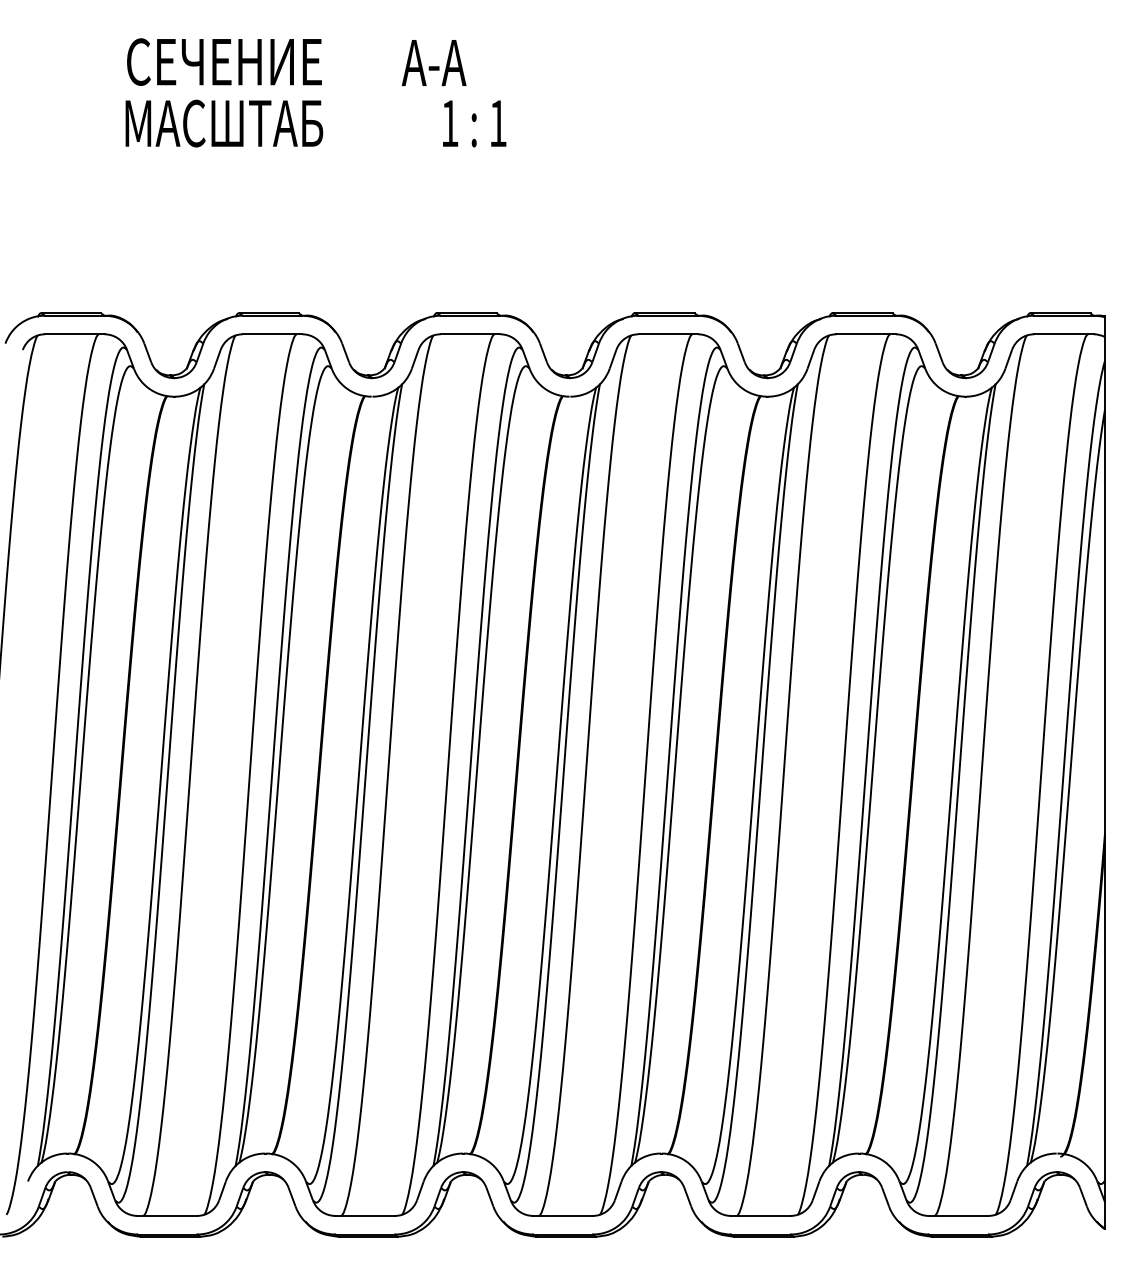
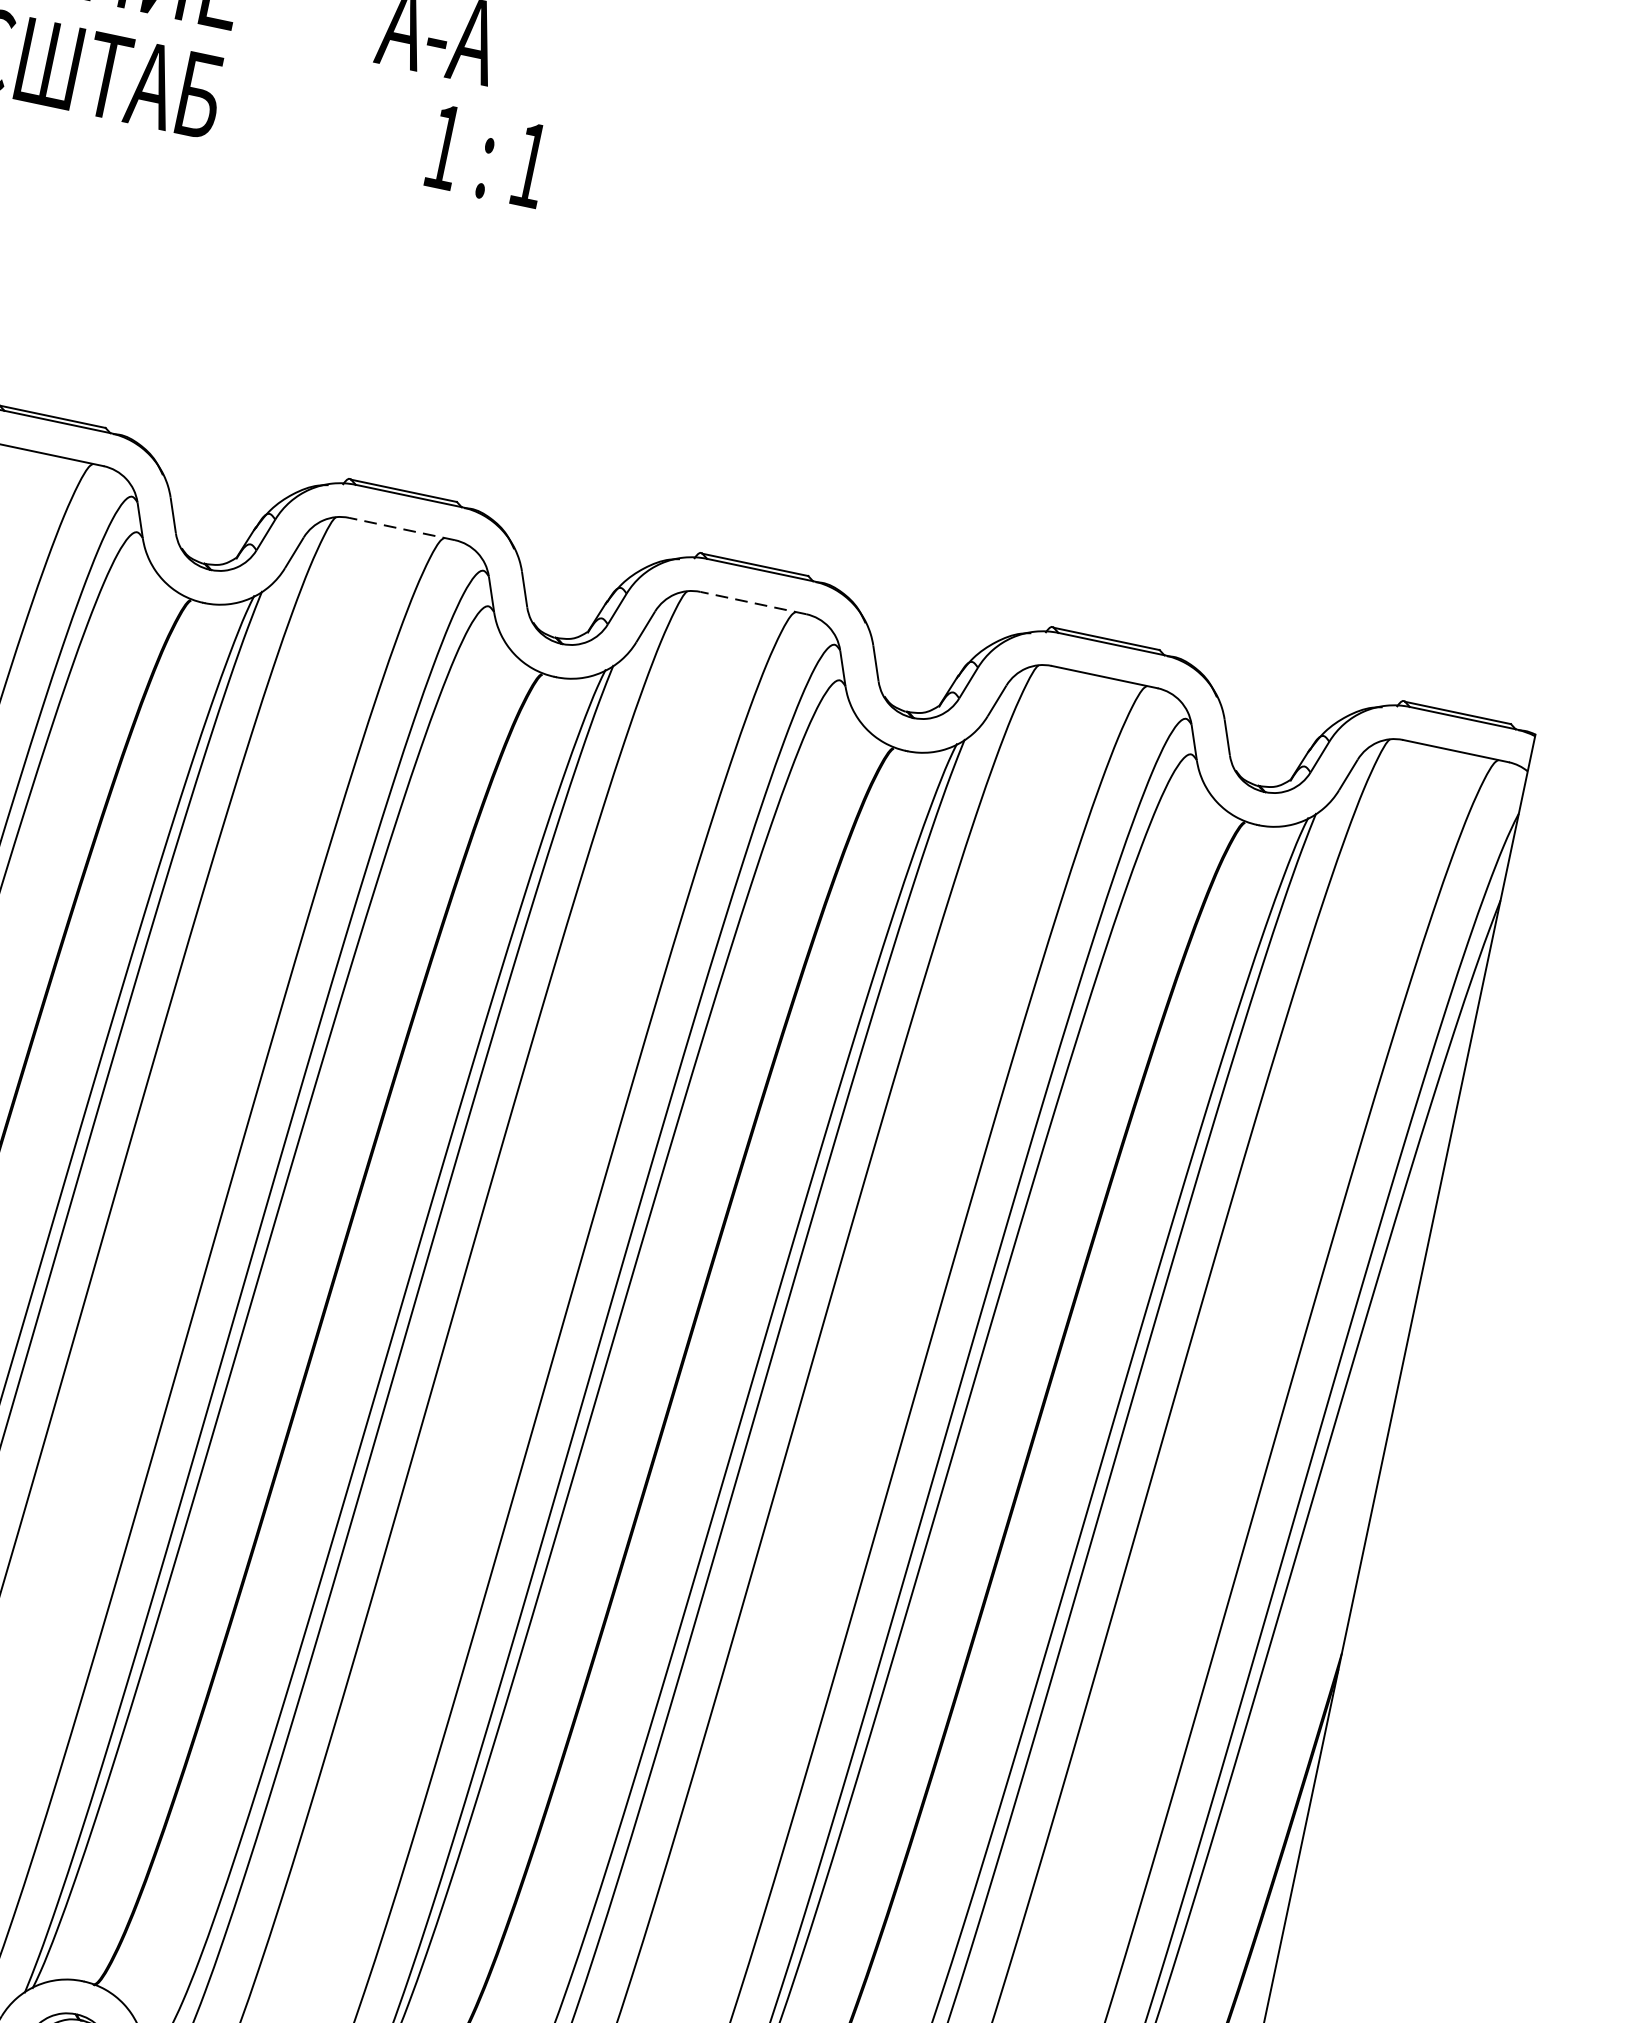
line: (470, 334) -> (401, 529), solid -> dashed
line: (668, 334) -> (753, 603), solid -> dashed

